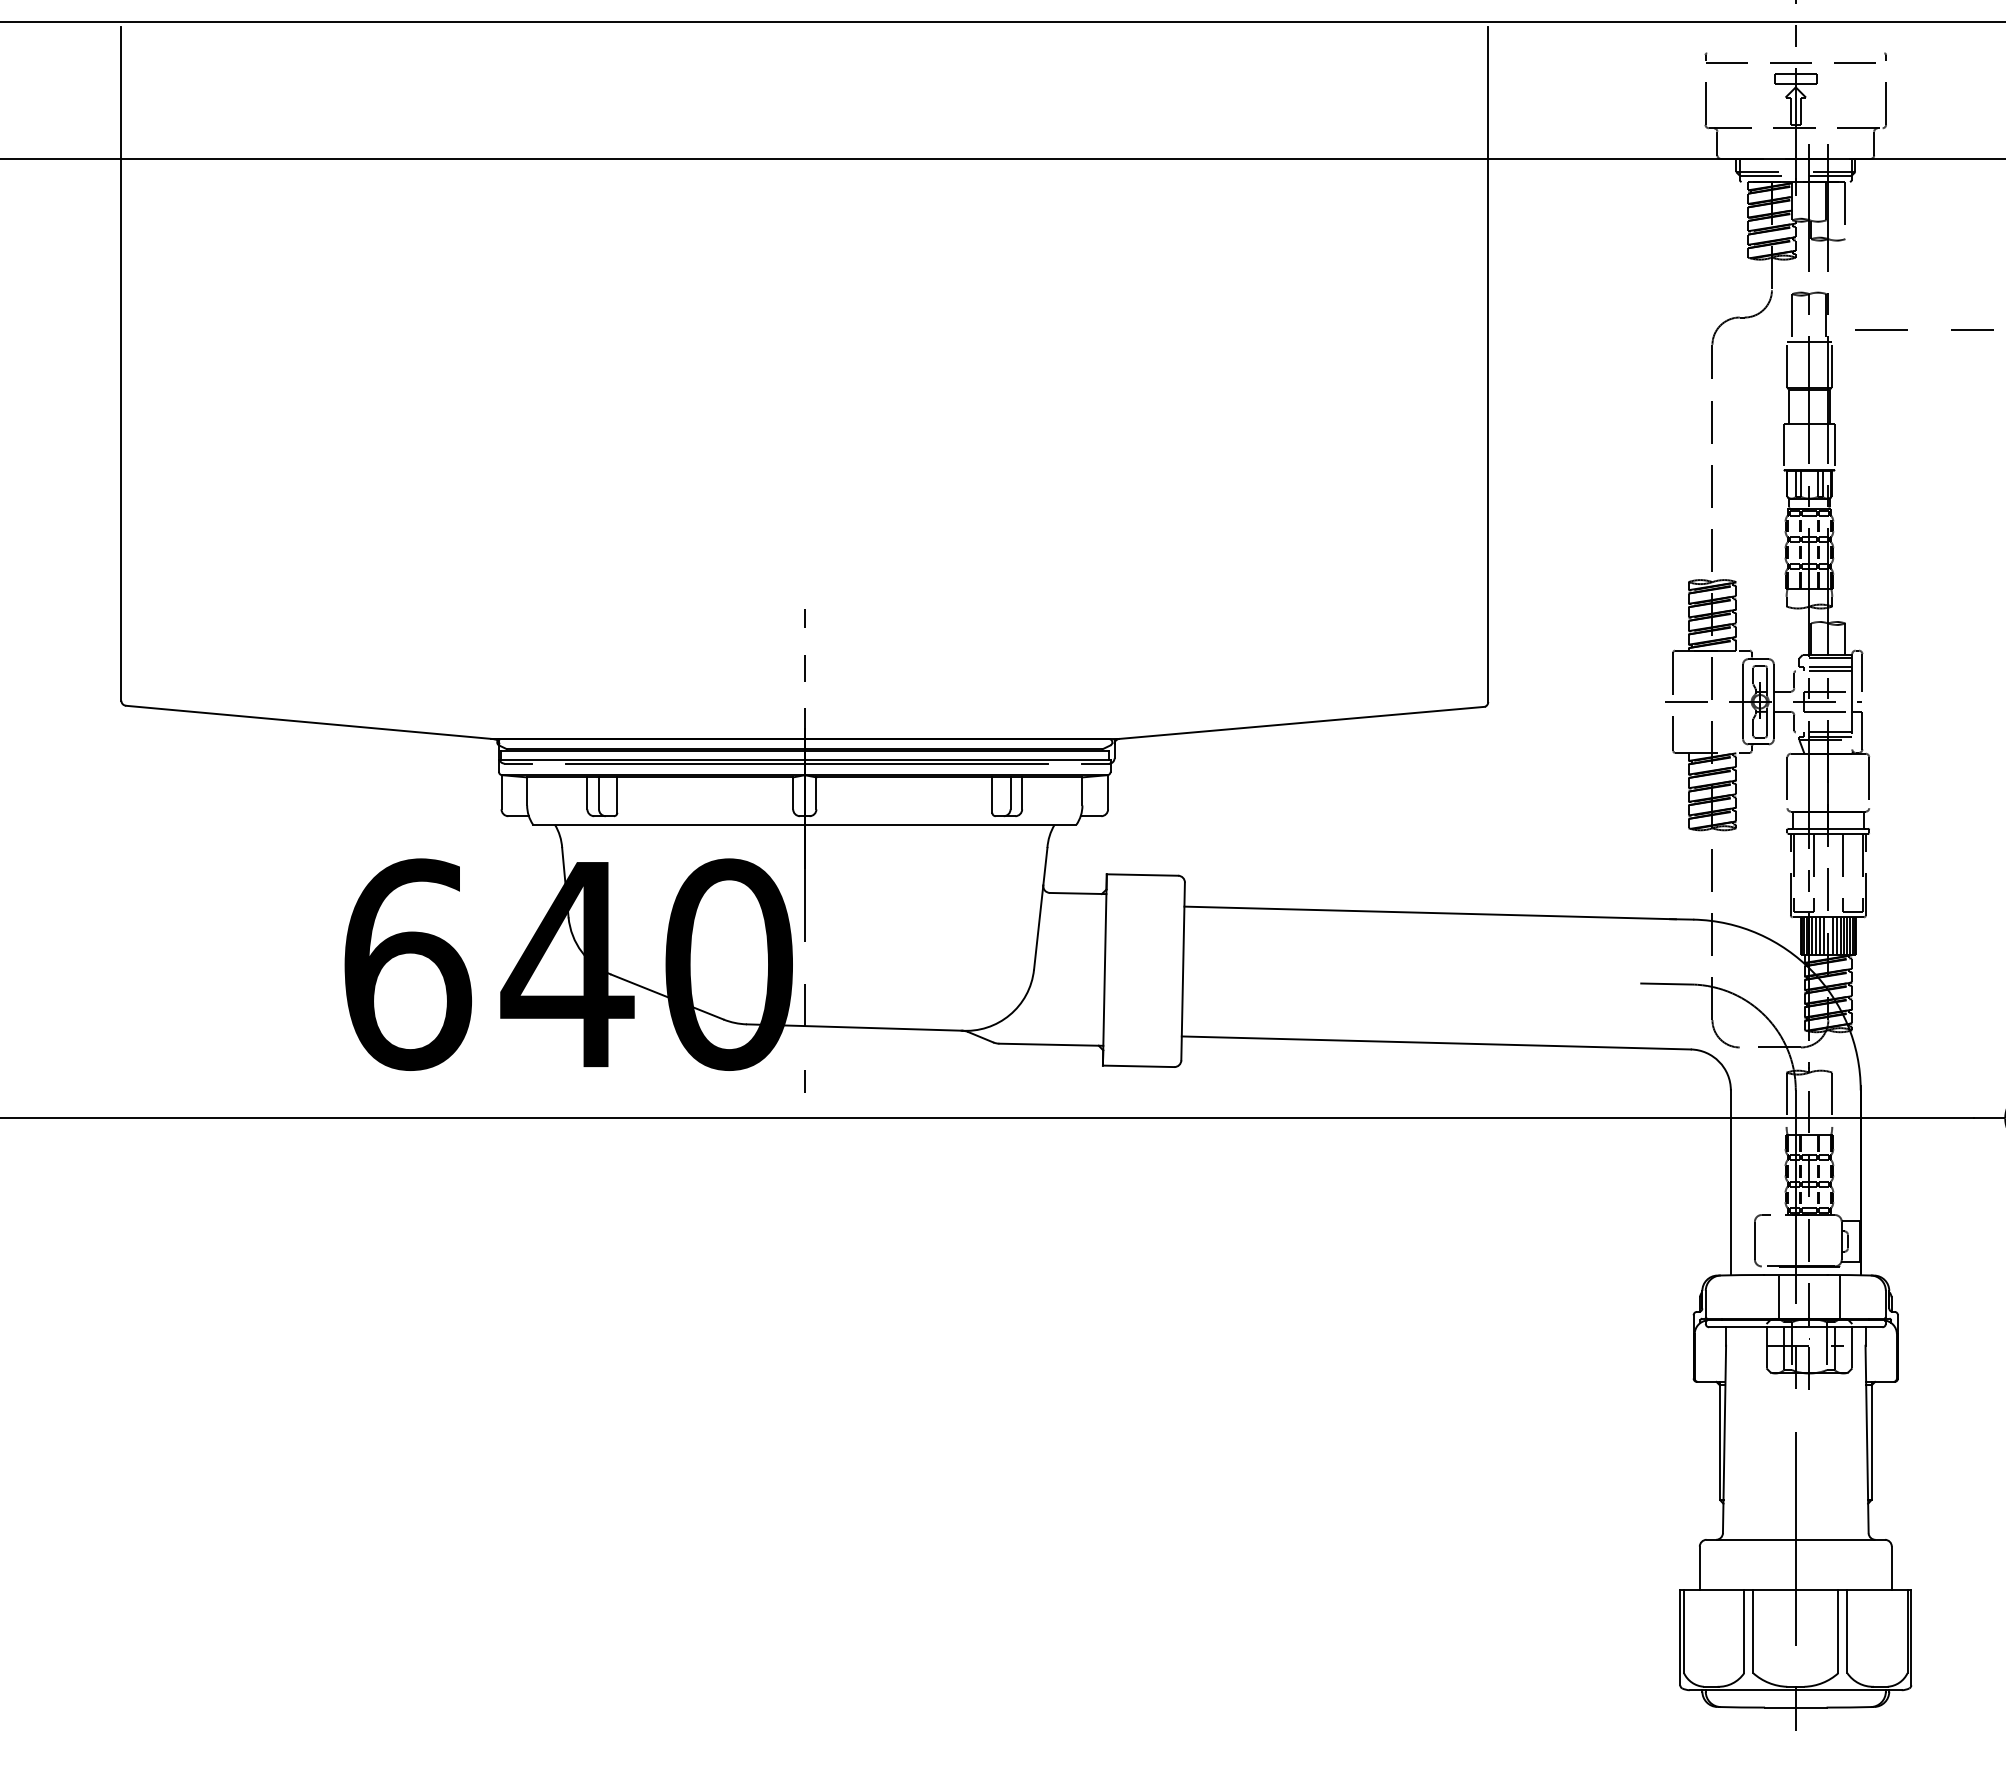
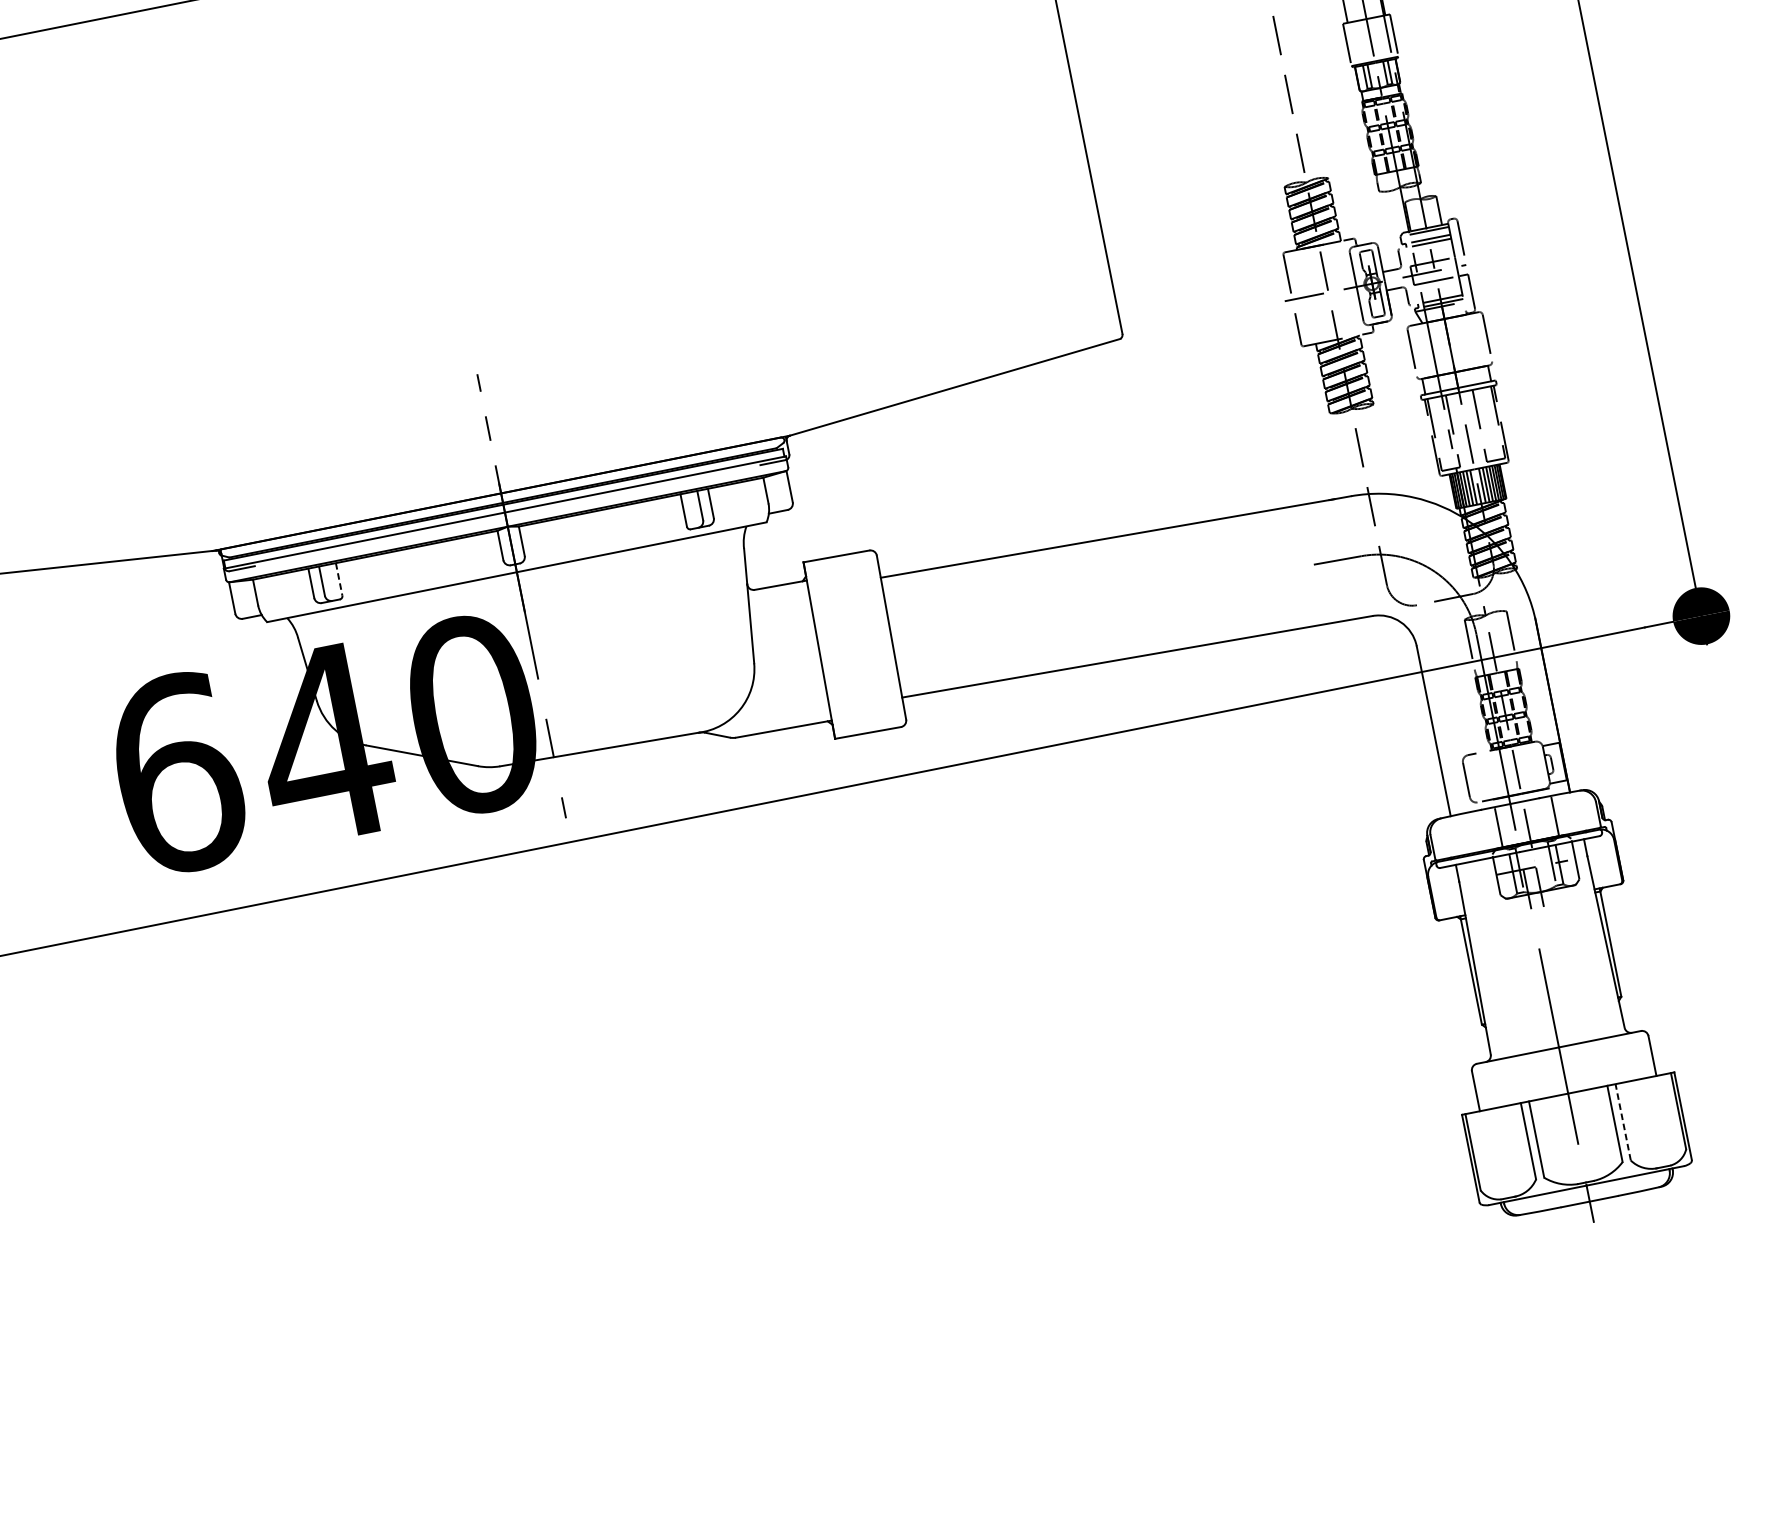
line: (806, 763) -> (507, 515), removed
line: (617, 795) -> (339, 579), solid -> dashed
line: (1847, 1631) -> (1623, 1122), solid -> dashed

